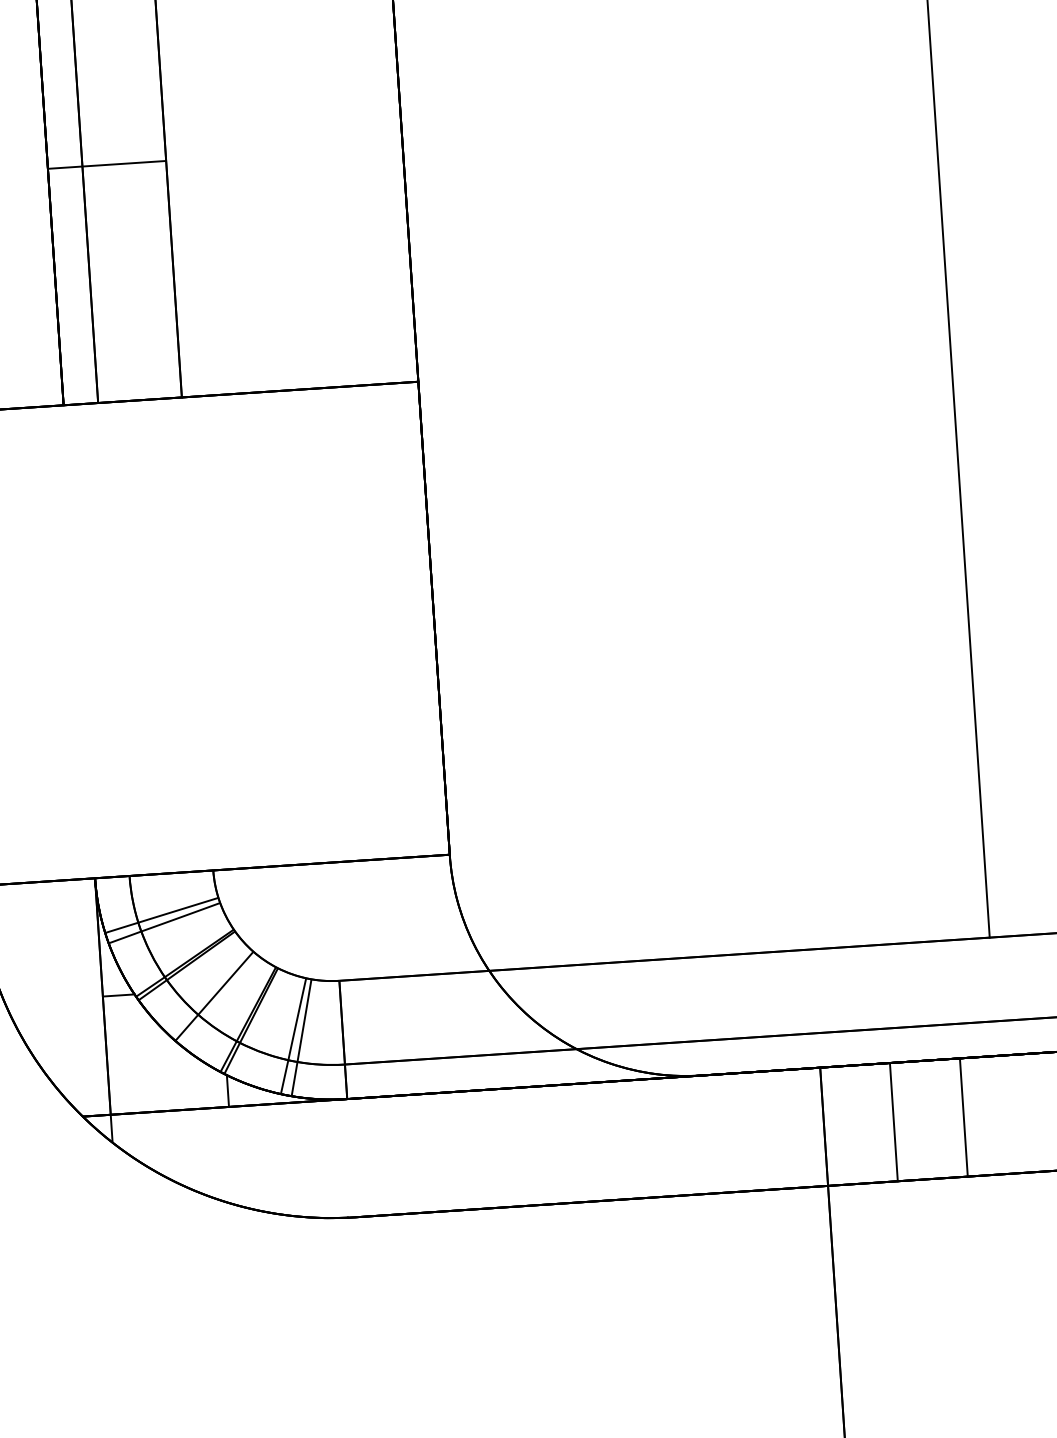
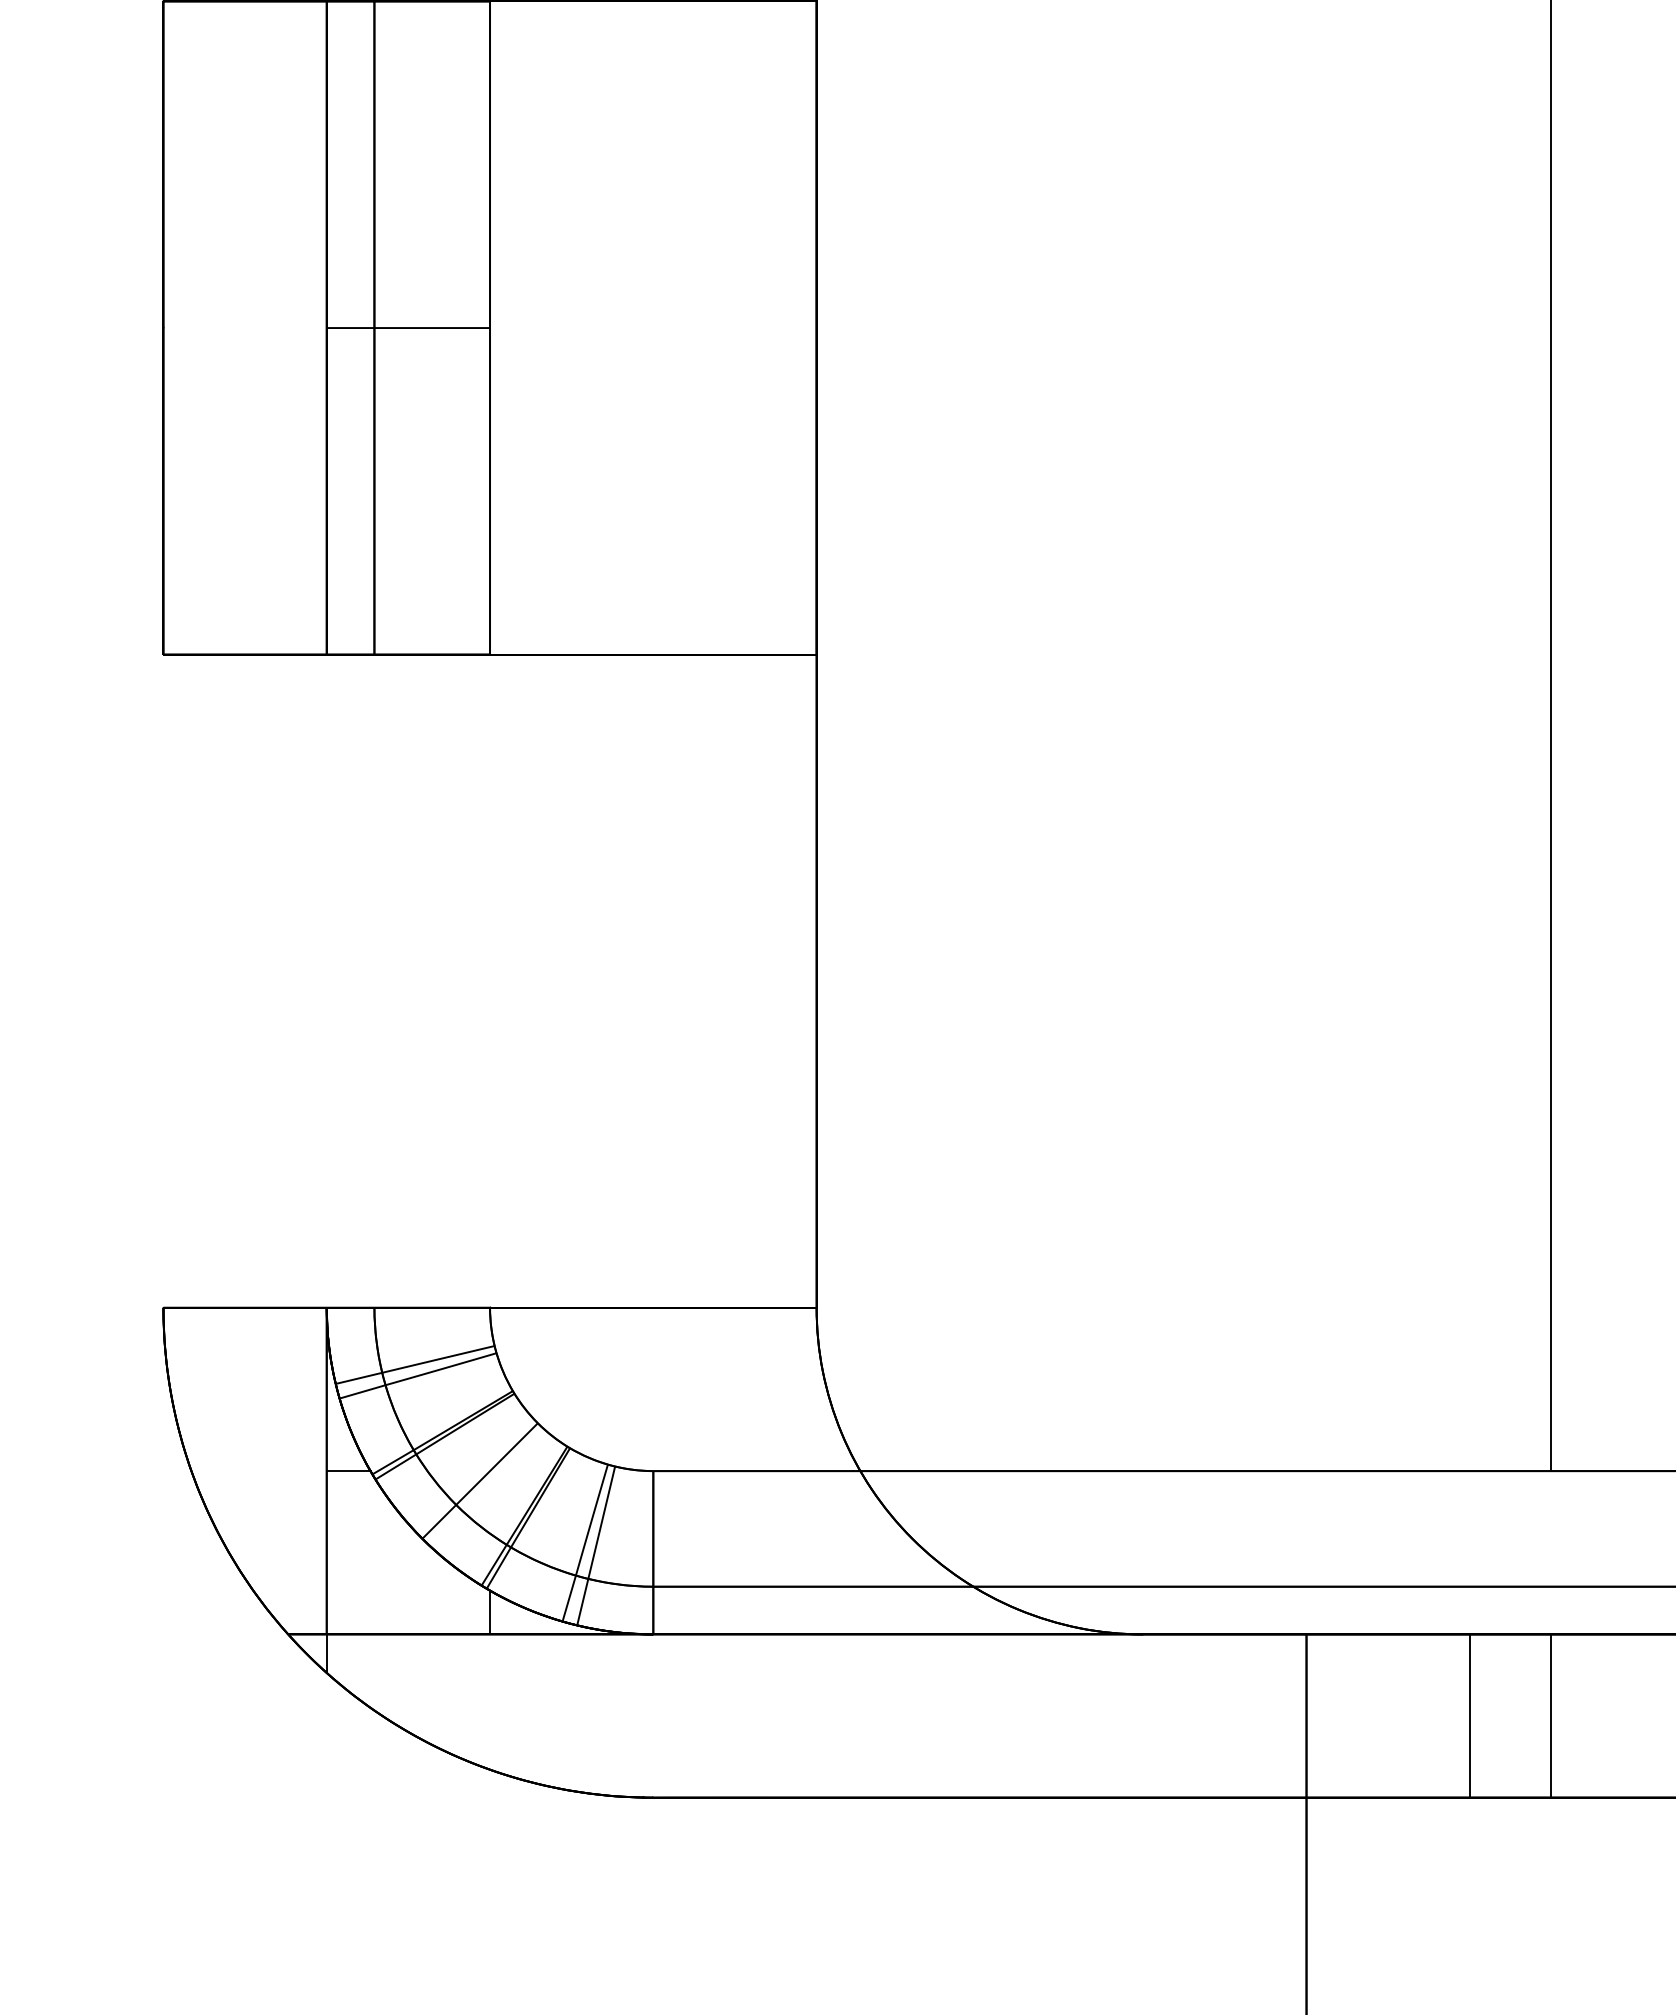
line: (963, 1117) -> (1551, 1715), moved
line: (893, 1121) -> (1469, 1715), moved

